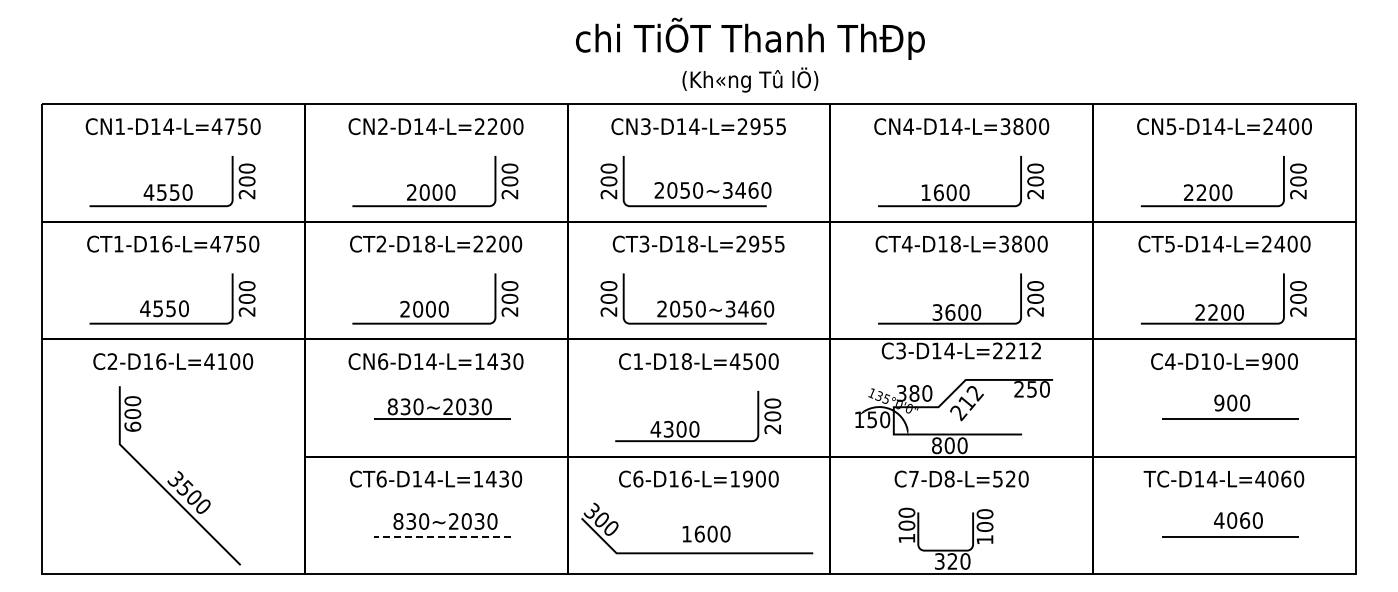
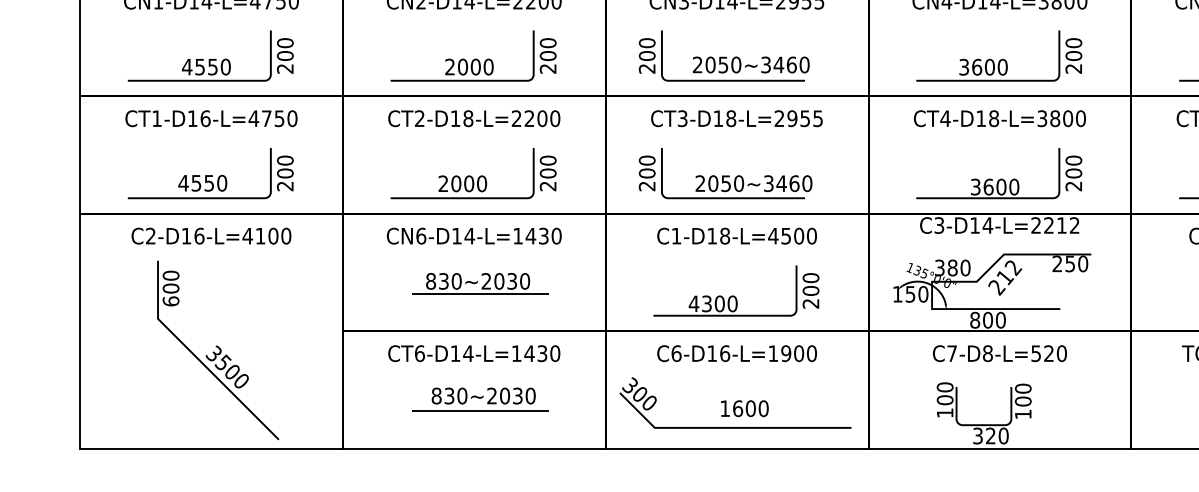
text: (925, 192) -> (963, 67), 1600 -> 3600
line: (442, 536) -> (480, 411), dashed -> solid

